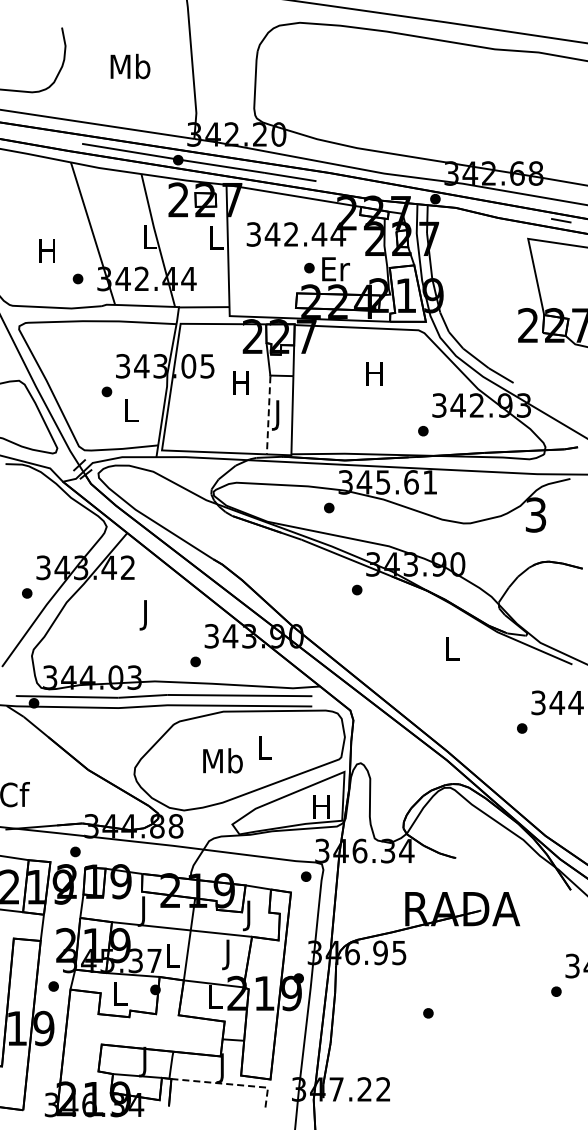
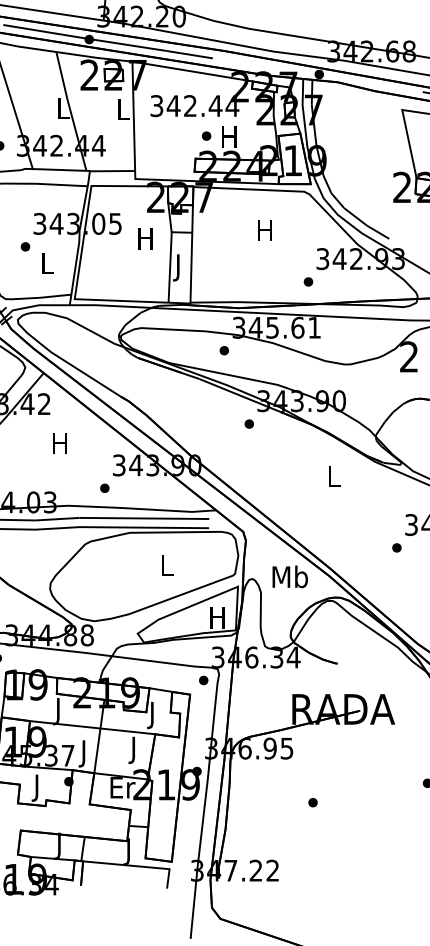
text: (336, 269) -> (230, 137), Er -> H
line: (268, 415) -> (170, 267), dashed -> solid
text: (535, 514) -> (408, 356), 3 -> 2
text: (145, 615) -> (59, 446), J -> H
text: (222, 760) -> (289, 576), moved
text: (172, 958) -> (84, 753), L -> J
text: (215, 996) -> (122, 787), L -> Er
text: (120, 997) -> (37, 788), L -> J
line: (231, 1084) -> (136, 866), dashed -> solid

